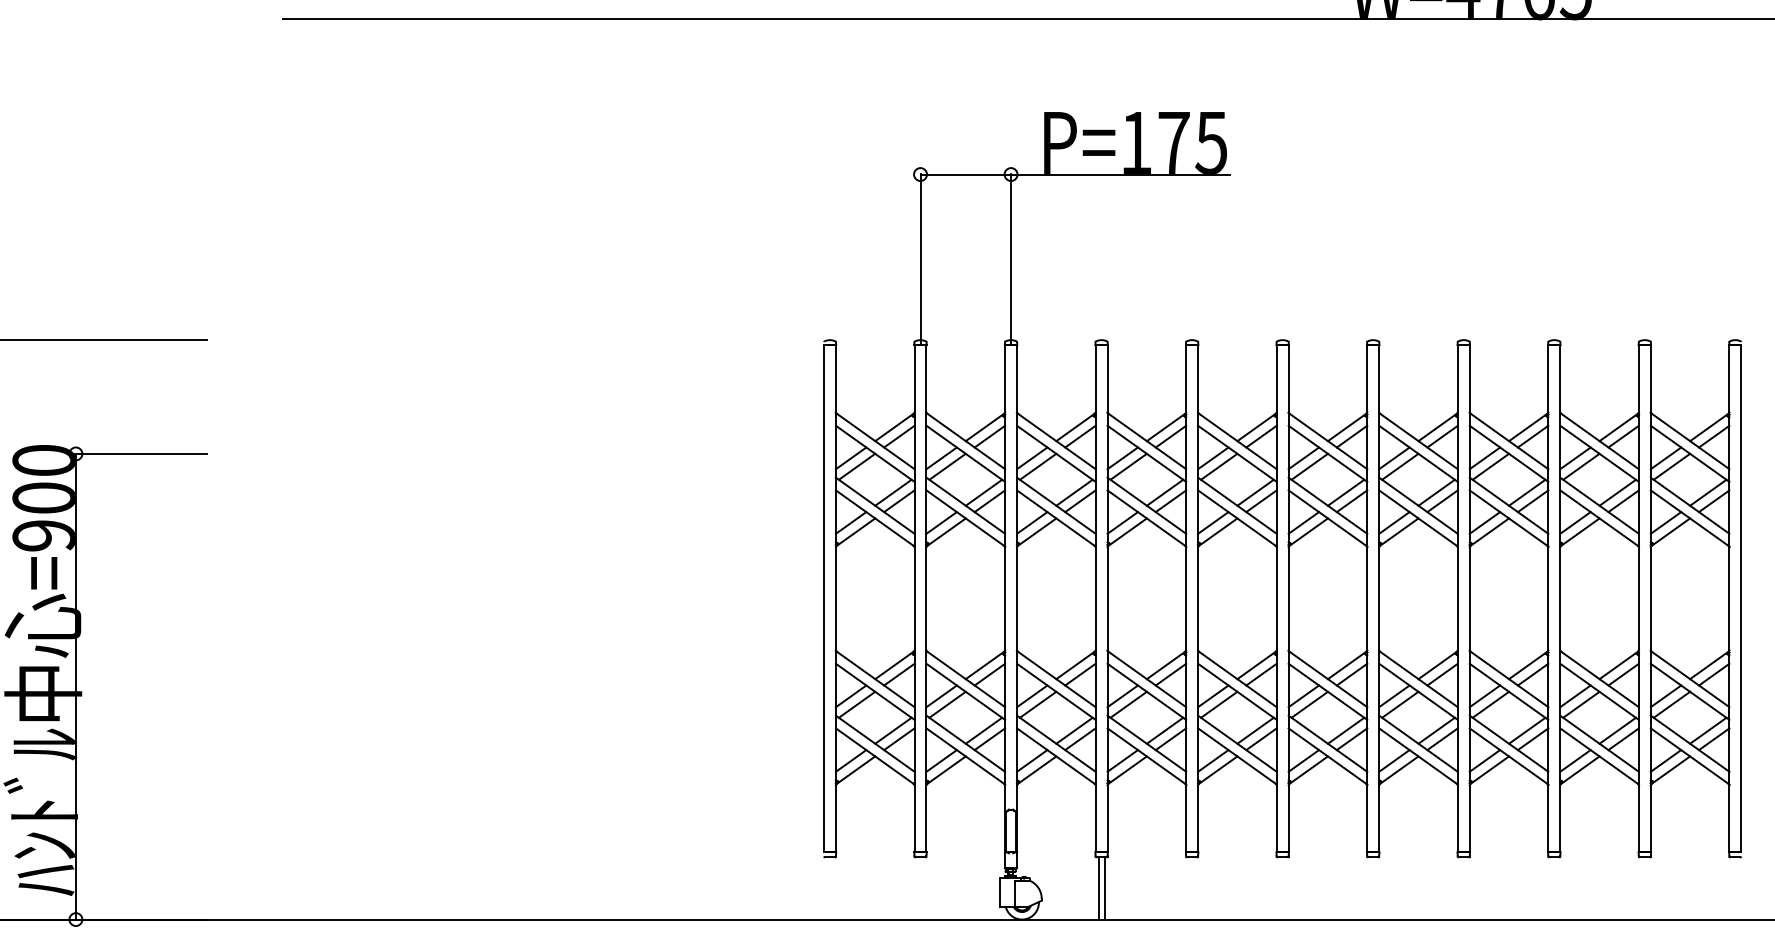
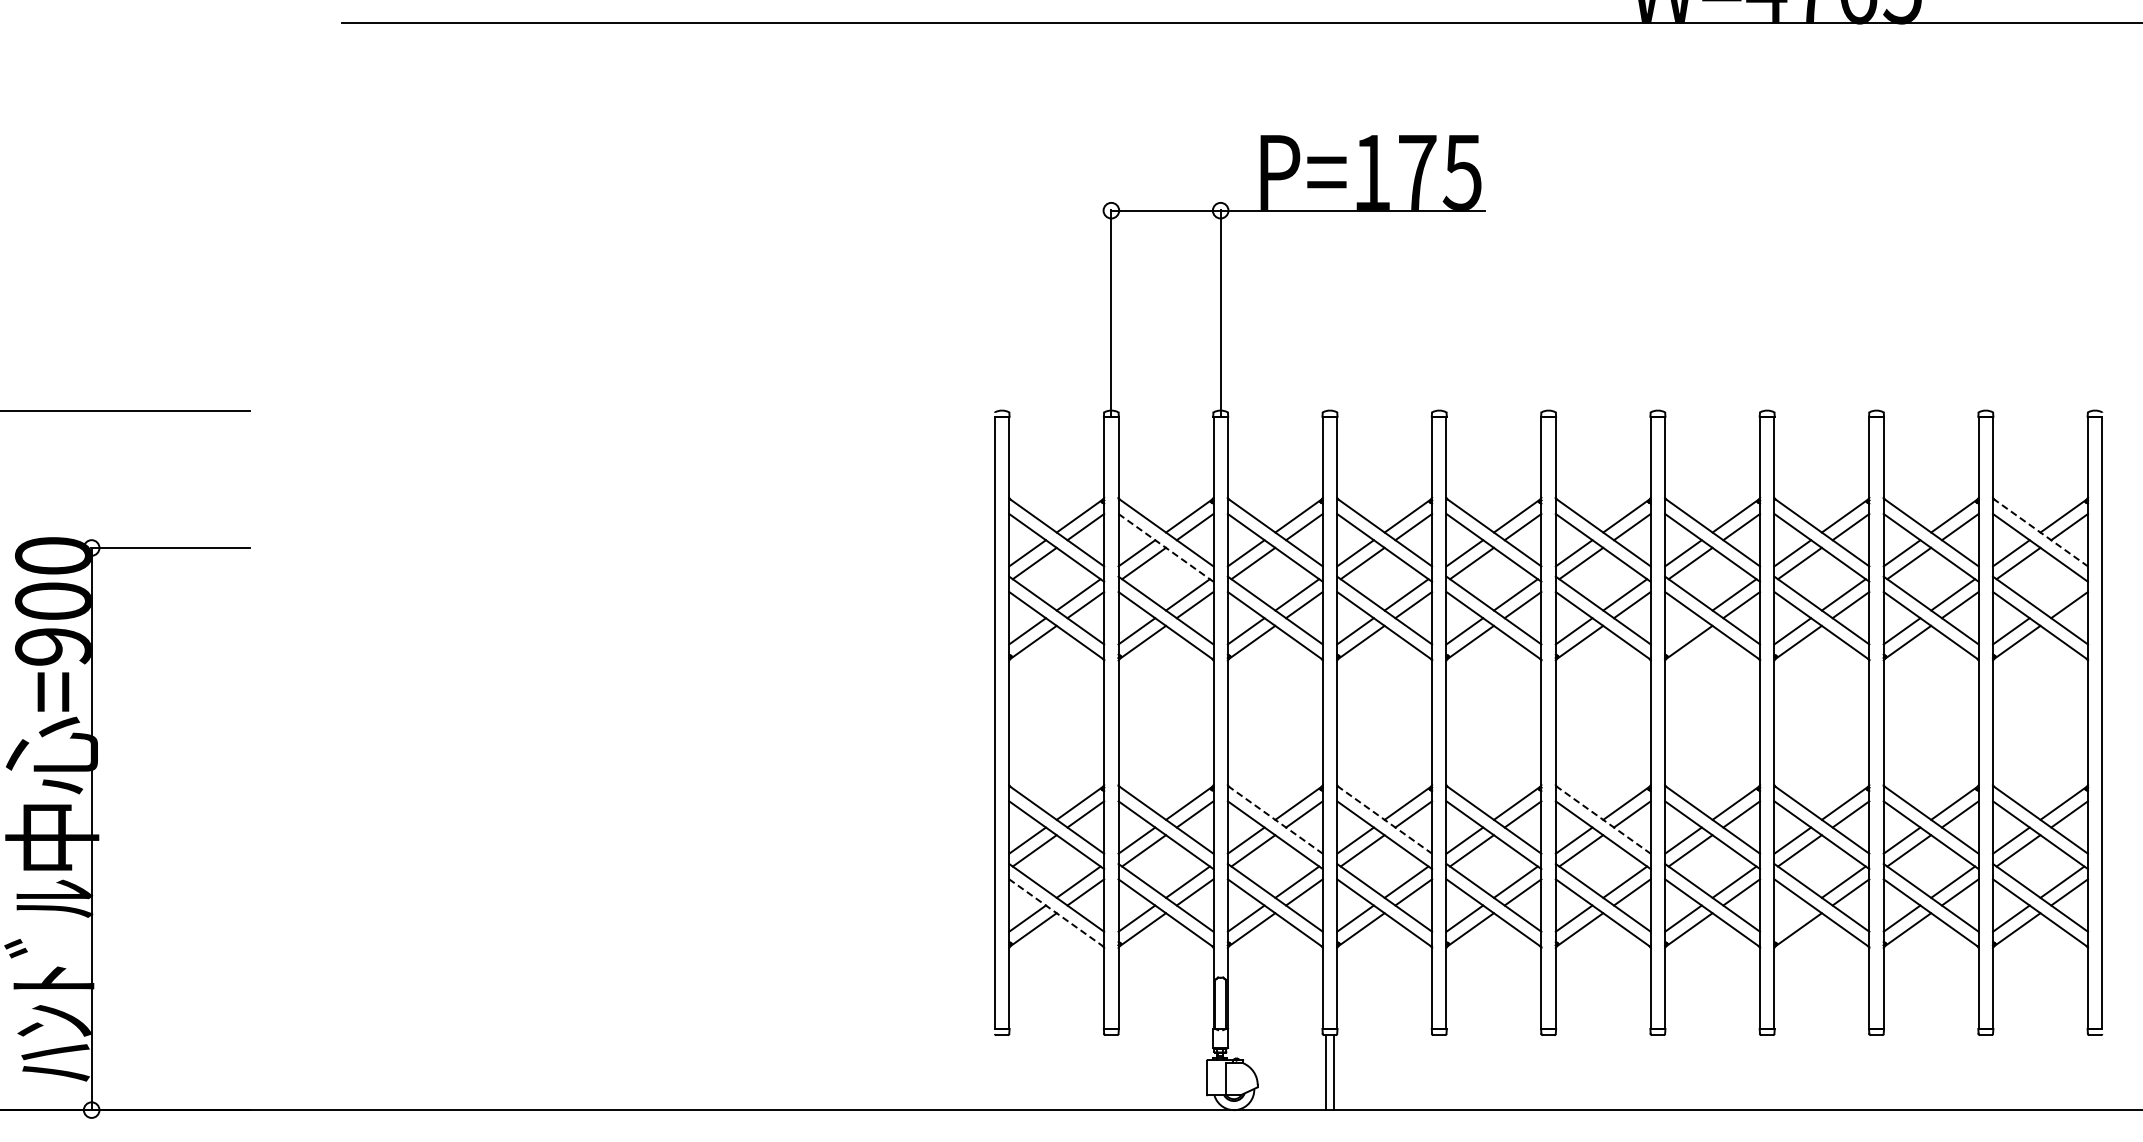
line: (1690, 441) -> (2040, 532), solid -> dashed
line: (966, 454) -> (1166, 548), solid -> dashed
line: (1708, 492) -> (2062, 594), removed
line: (1394, 523) -> (1683, 631), removed
line: (1056, 679) -> (1275, 820), solid -> dashed
line: (1147, 679) -> (1385, 820), solid -> dashed
line: (1328, 679) -> (1603, 820), solid -> dashed
line: (875, 755) -> (1056, 912), solid -> dashed
line: (1484, 760) -> (1792, 918), removed

